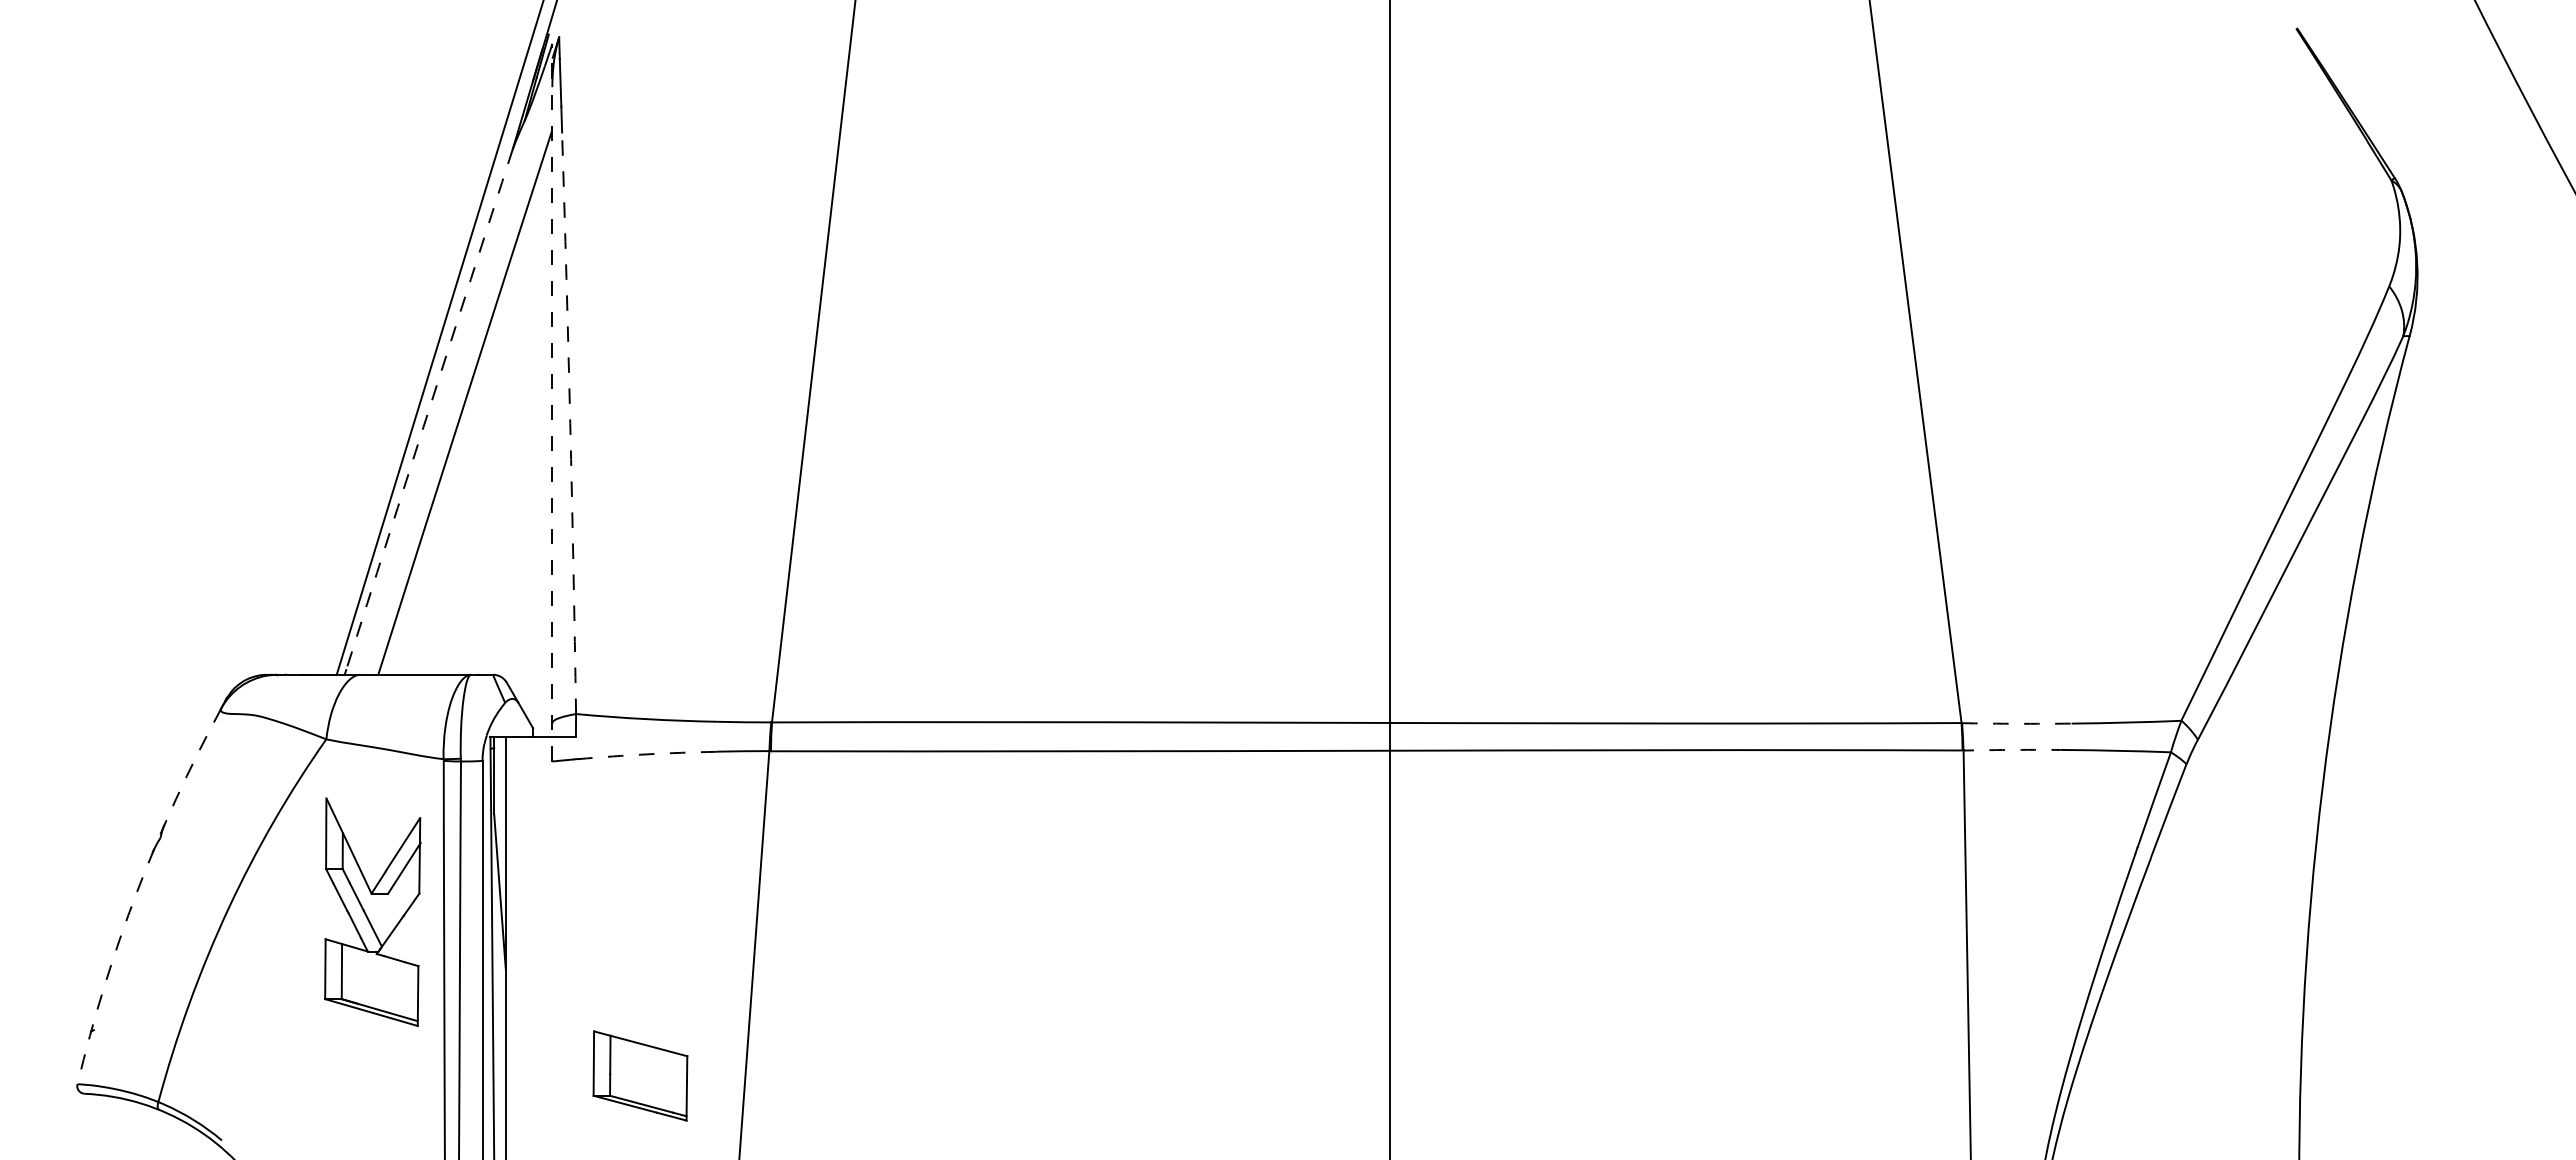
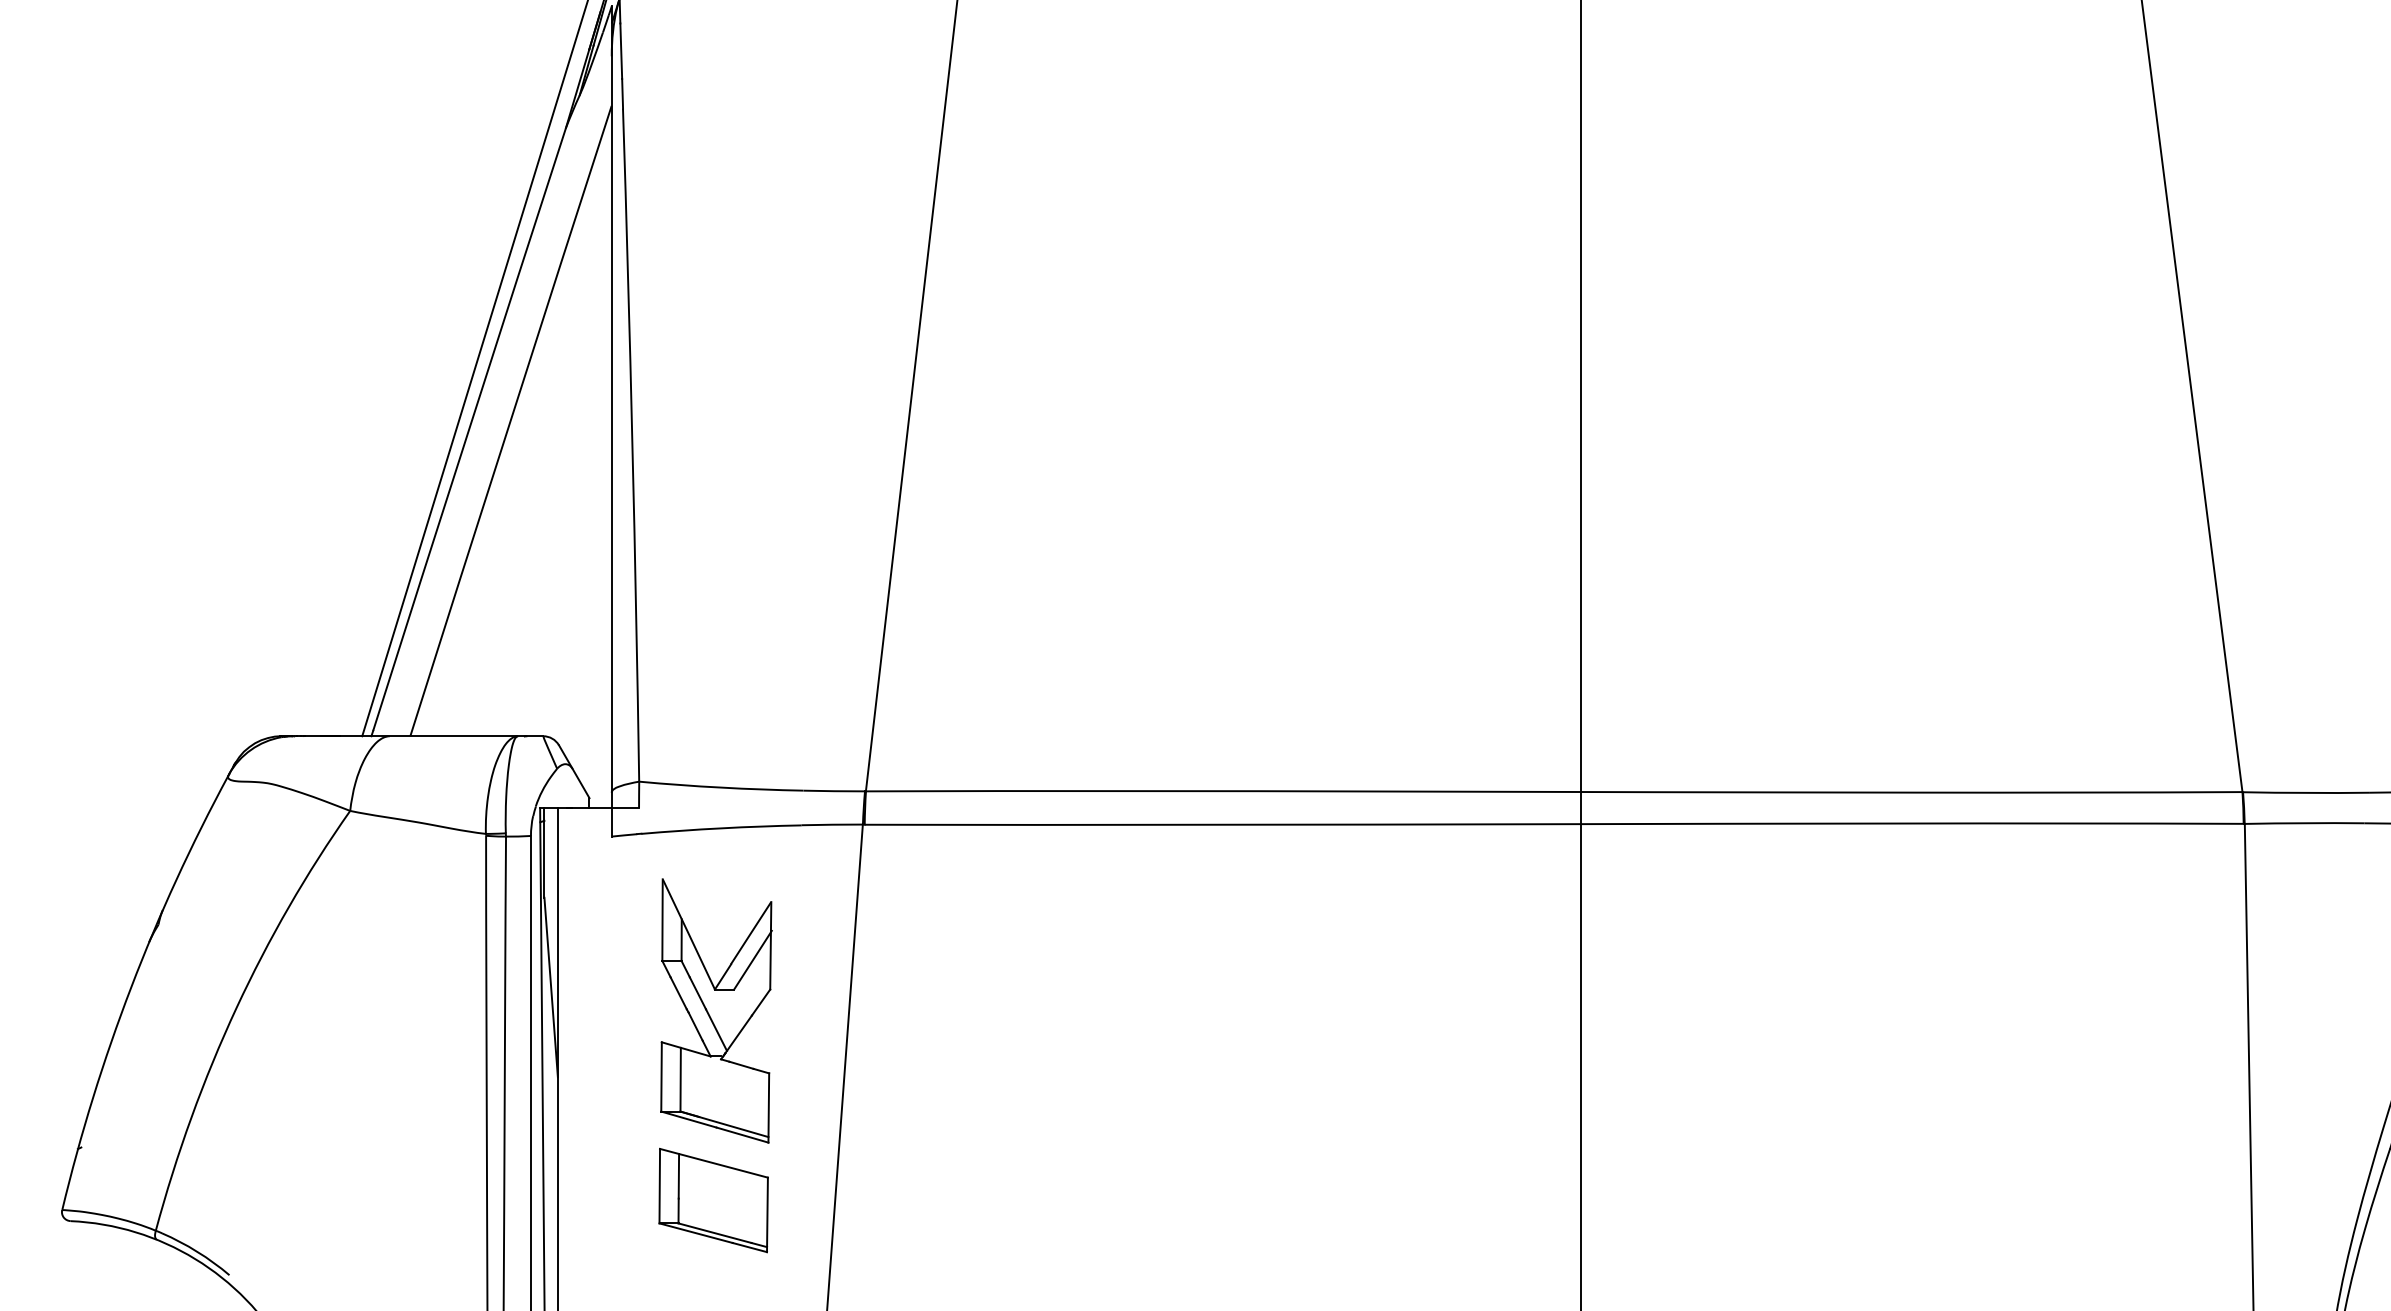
line: (552, 402) -> (611, 421), dashed -> solid
arc: (429, 409) -> (469, 429), dashed -> solid
arc: (570, 423) -> (632, 445), dashed -> solid
arc: (2016, 723) -> (2306, 792), dashed -> solid
arc: (2015, 749) -> (2304, 822), dashed -> solid
arc: (647, 754) -> (721, 828), dashed -> solid
arc: (137, 891) -> (131, 987), dashed -> solid
part: (372, 911) -> (716, 1010), moved

